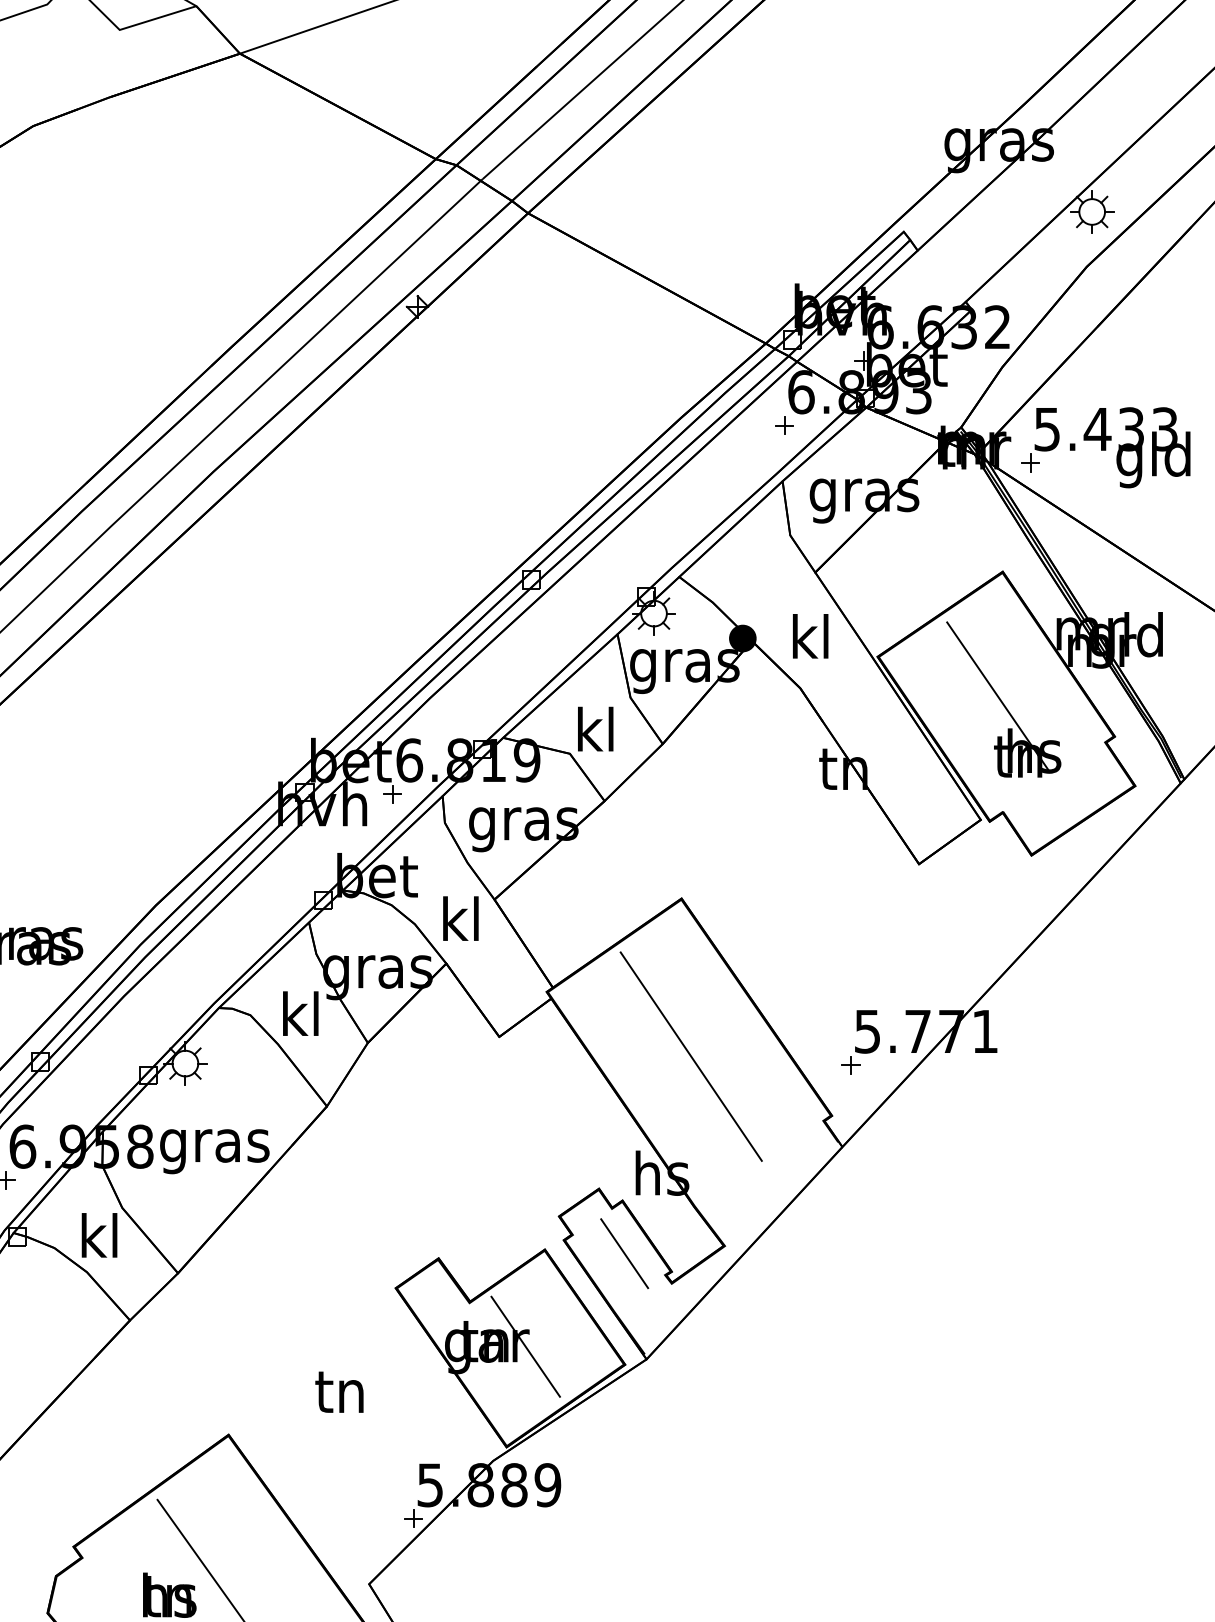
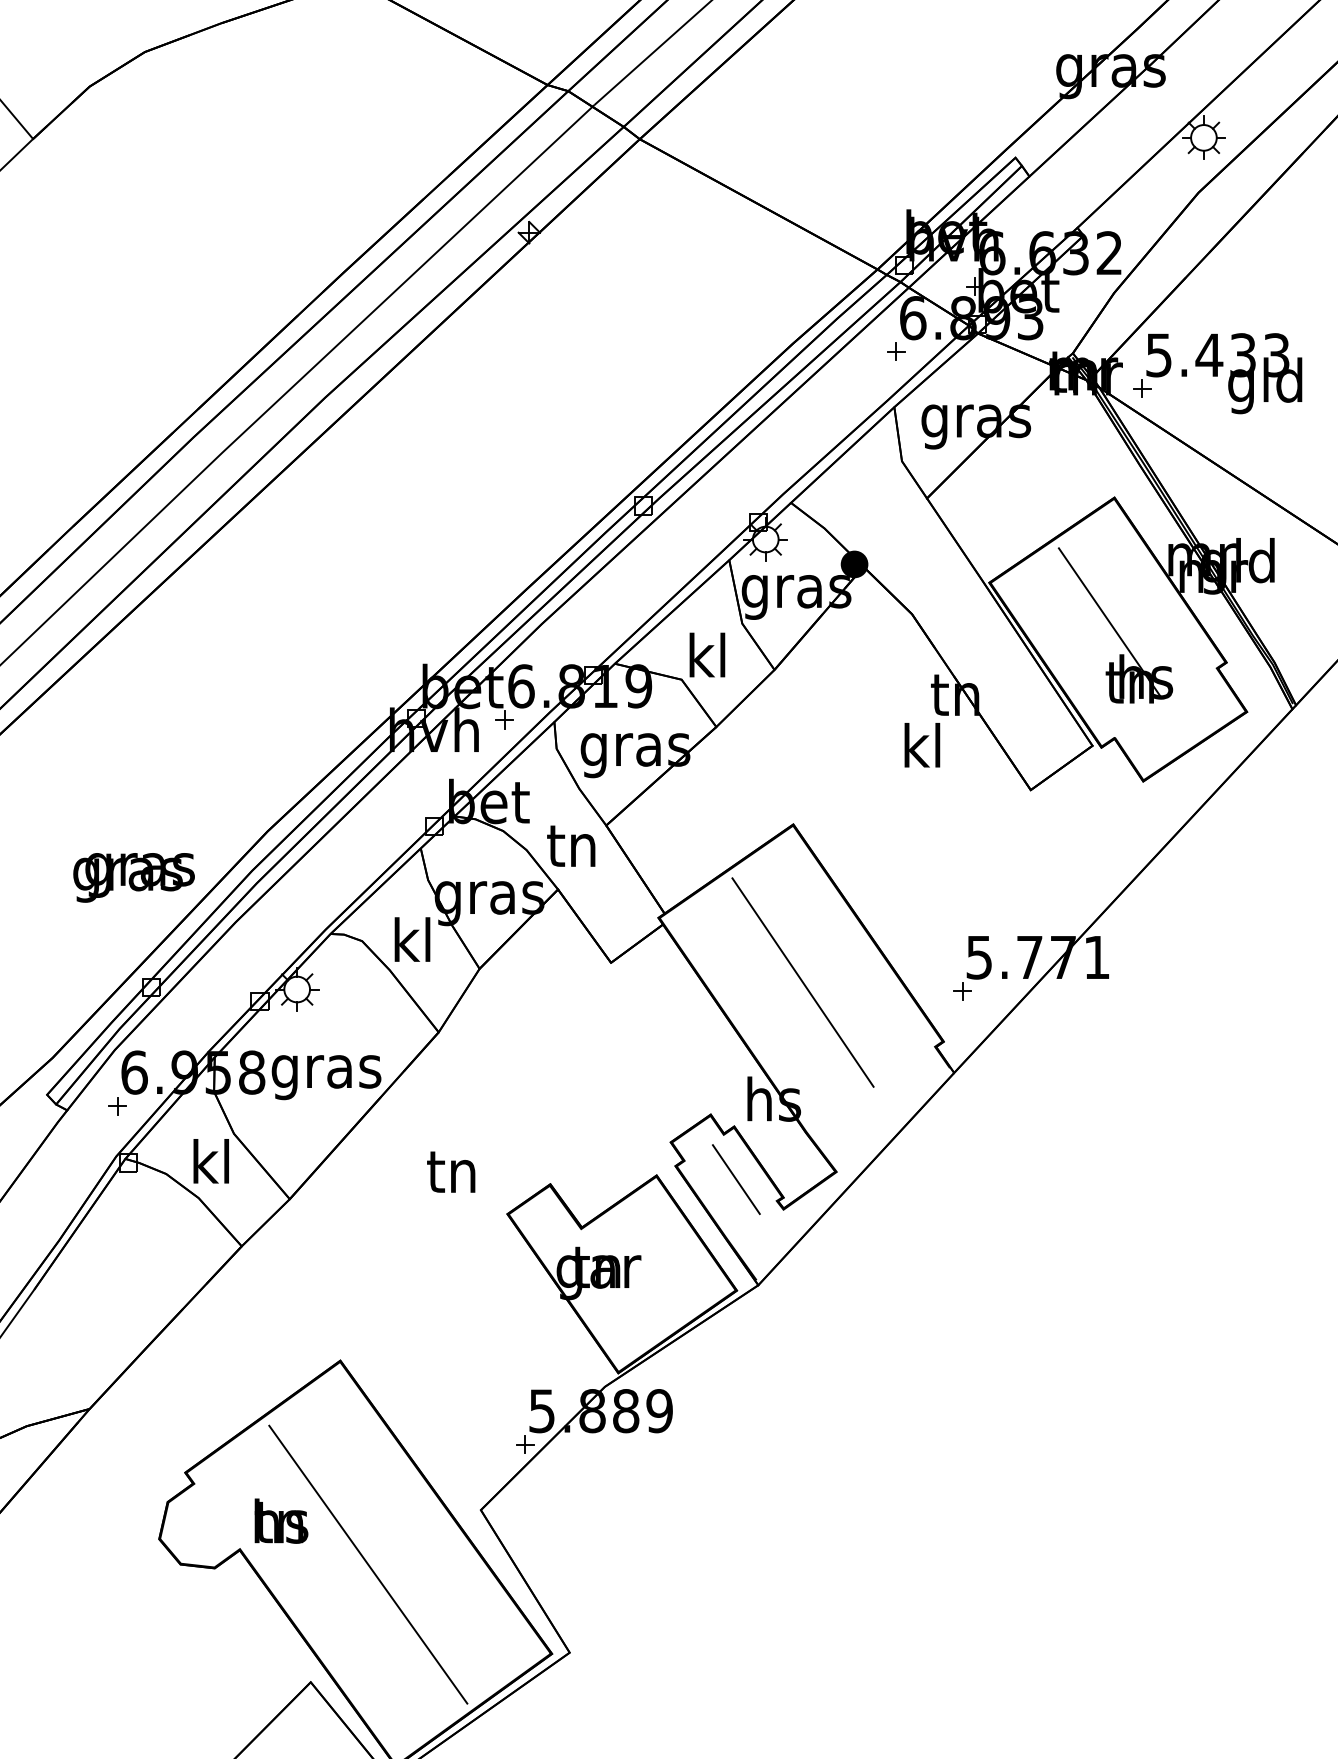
text: (810, 636) -> (922, 745), moved
text: (459, 918) -> (571, 844), kl -> tn
line: (525, 1346) -> (637, 1272), removed
text: (339, 1391) -> (451, 1171), moved

